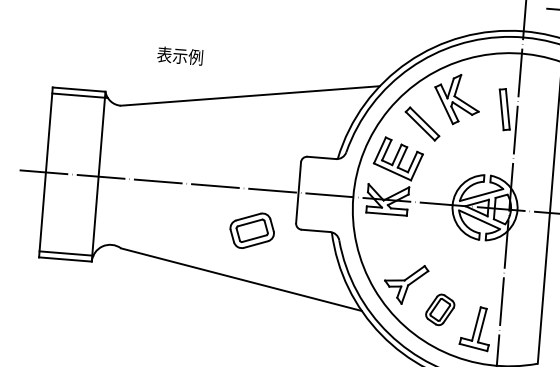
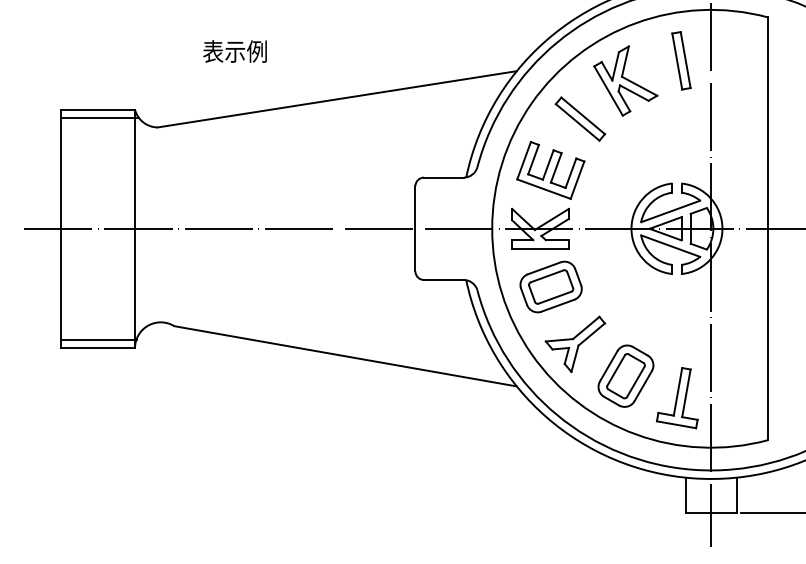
part: (504, 109) -> (681, 60), moved
part: (251, 230) -> (550, 286), moved
part: (439, 309) -> (625, 375), size x1.43

